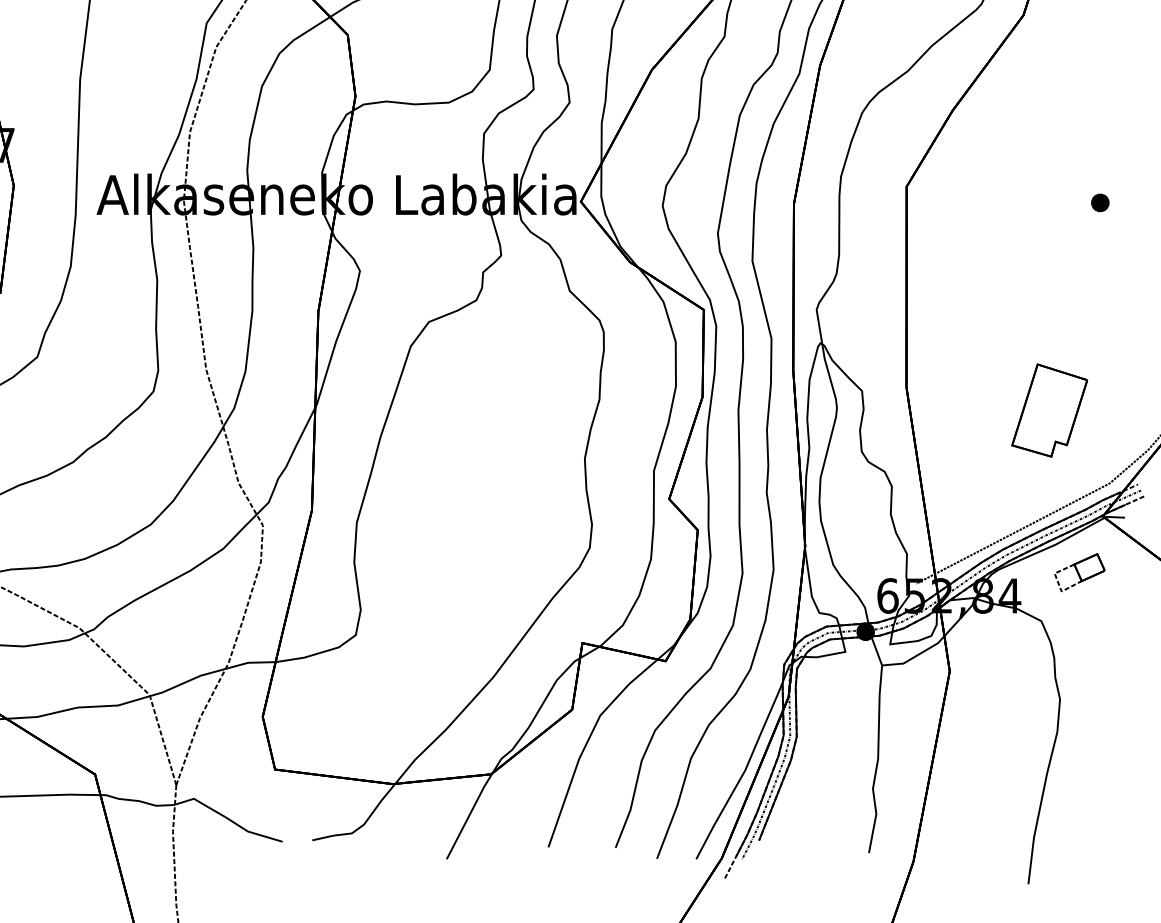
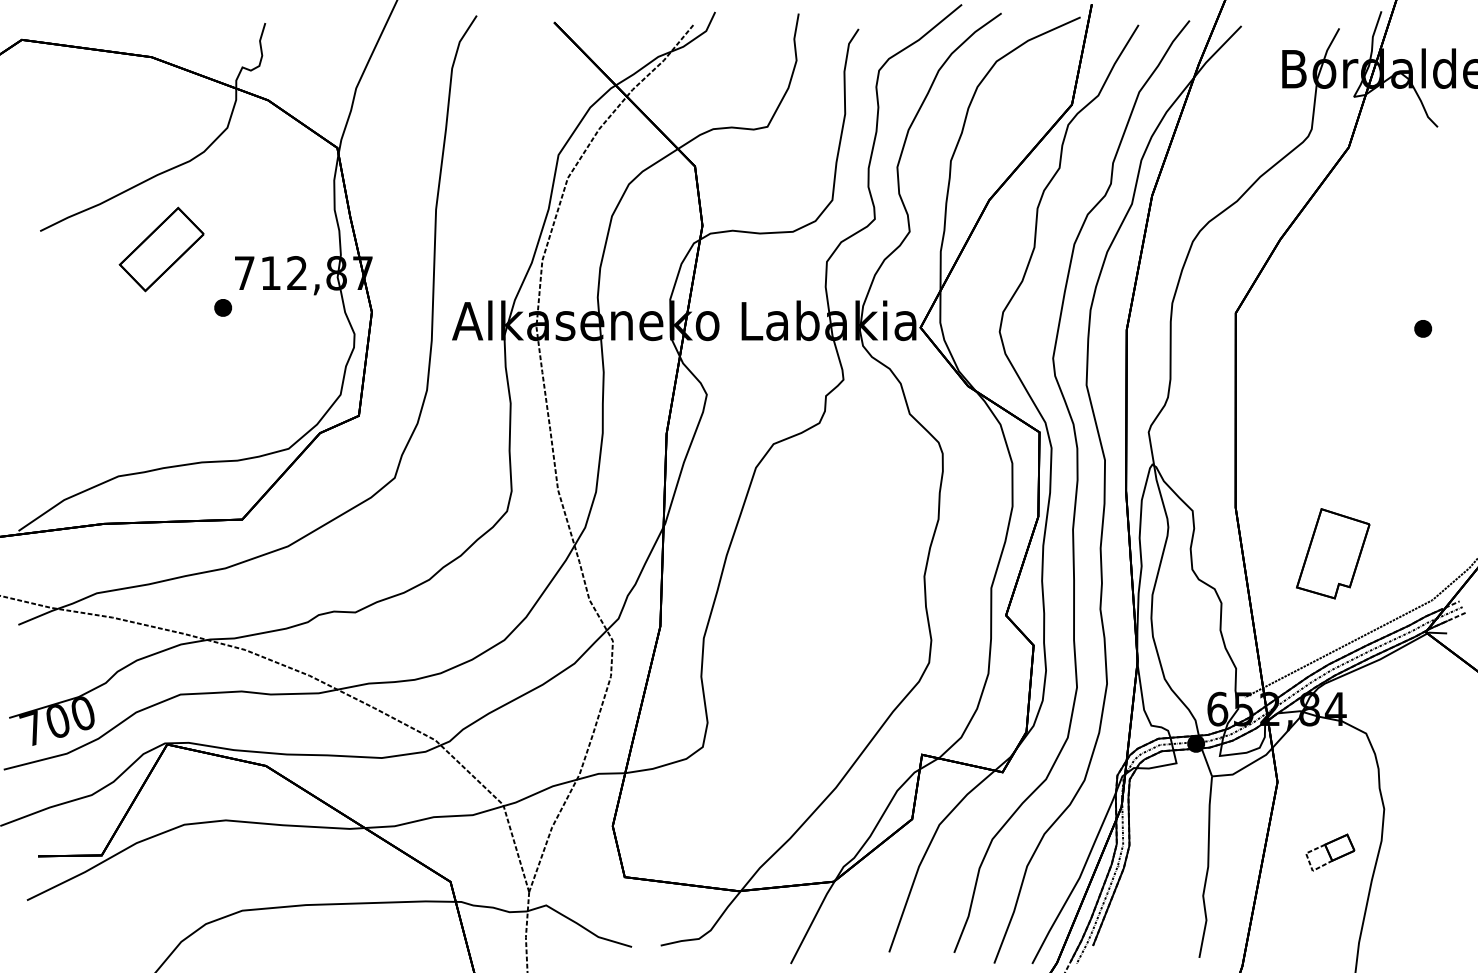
part: (1049, 410) -> (1333, 553), moved
part: (1079, 572) -> (1330, 852), moved

